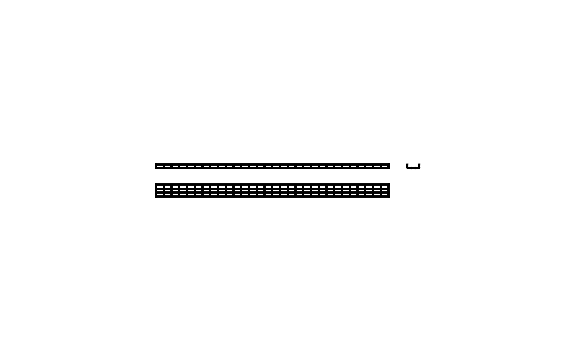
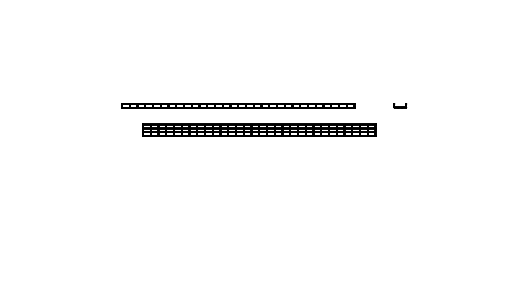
part: (272, 165) -> (238, 105), moved

